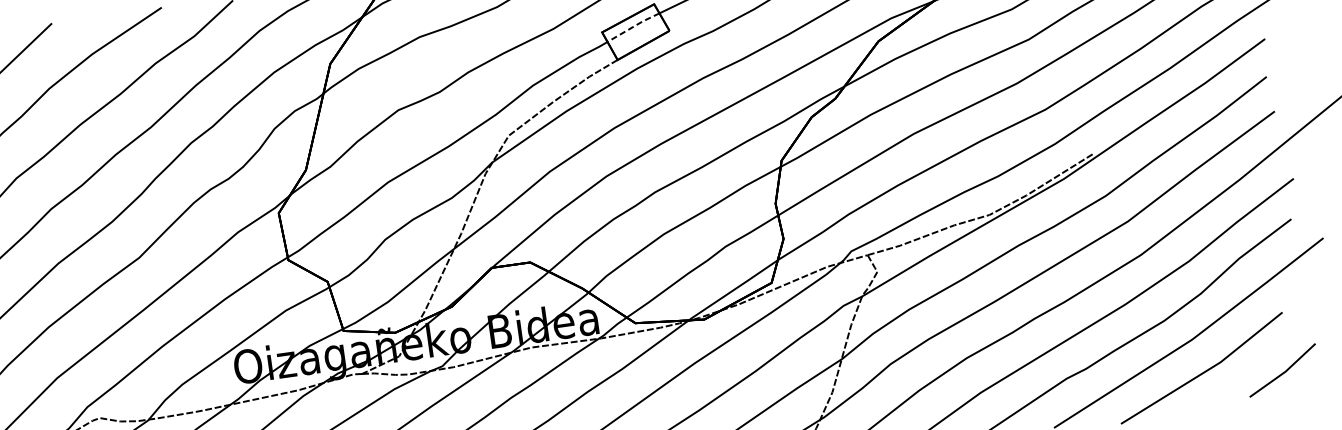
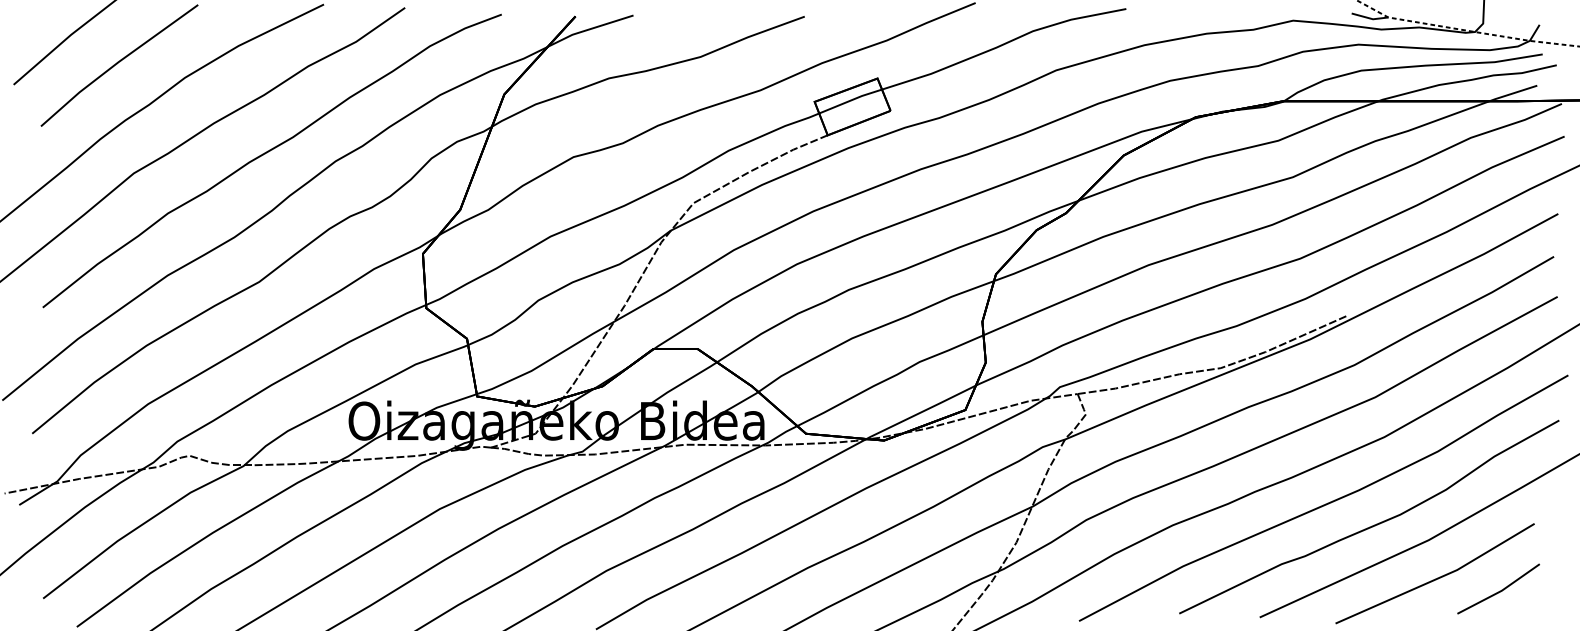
line: (633, 26) -> (850, 100), dashed -> solid
line: (1283, 371) -> (1499, 590), moved

